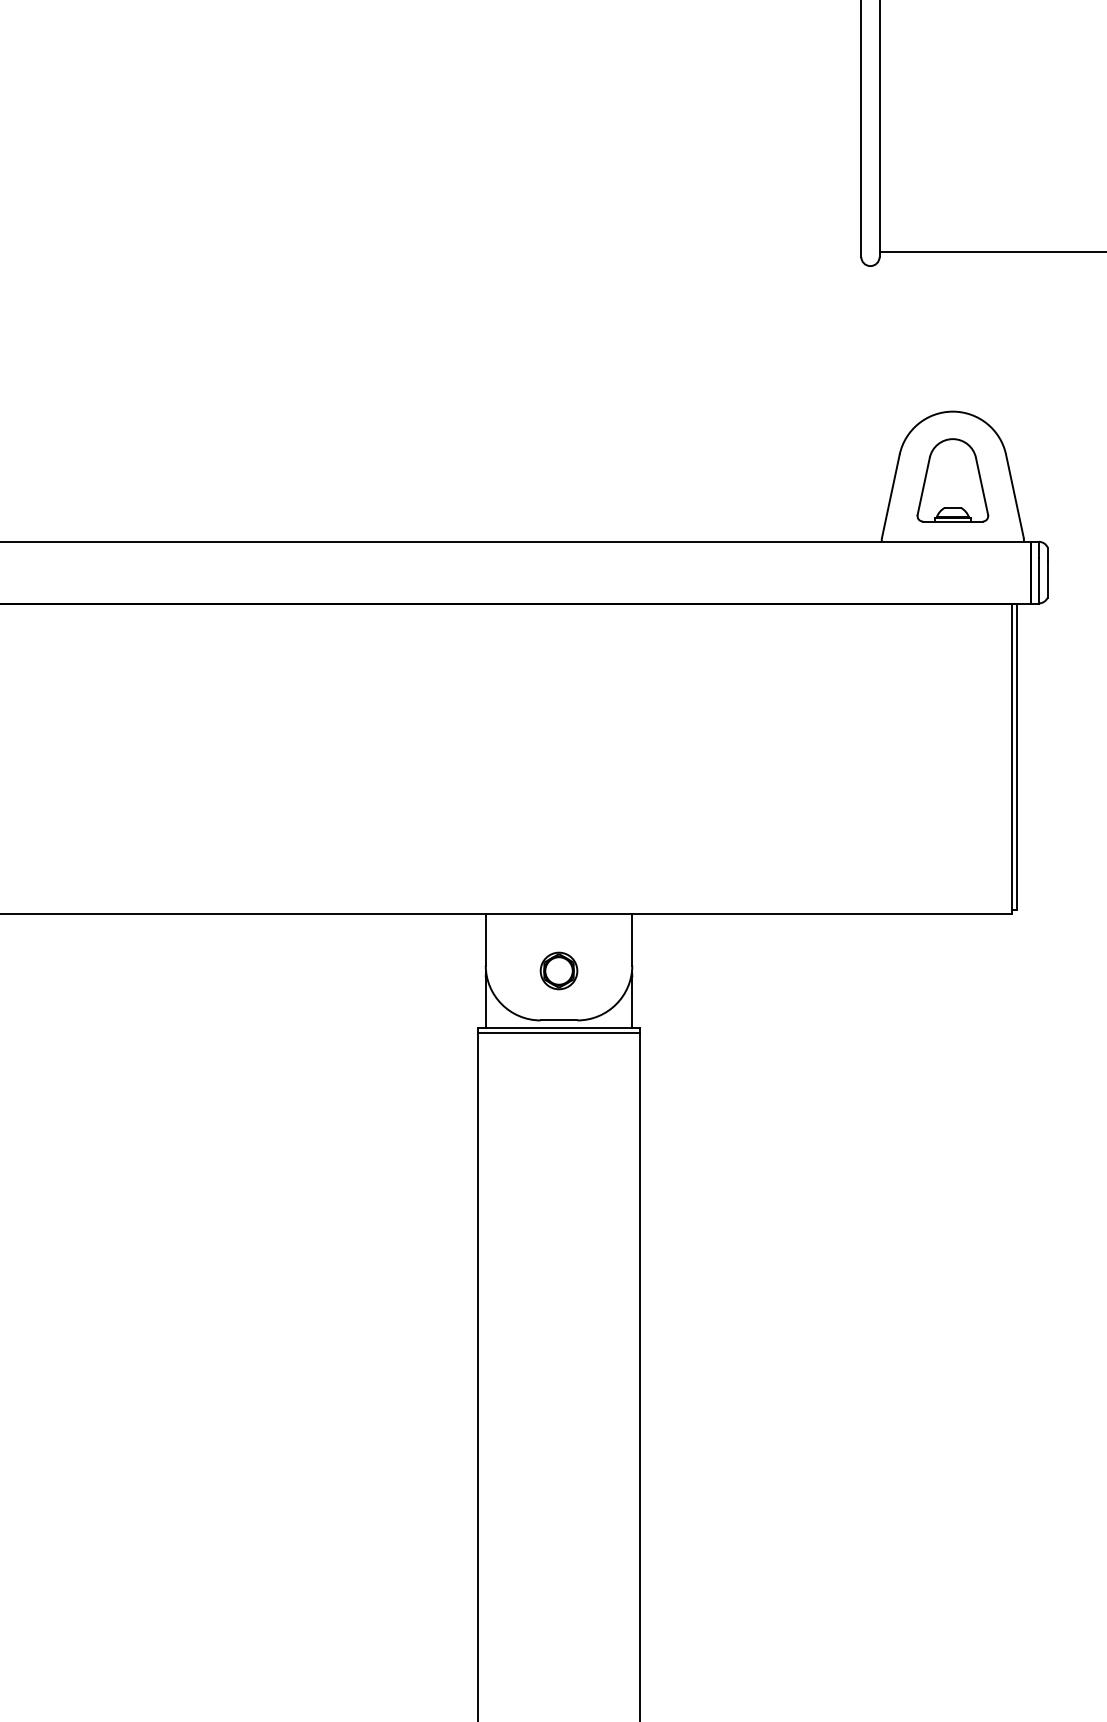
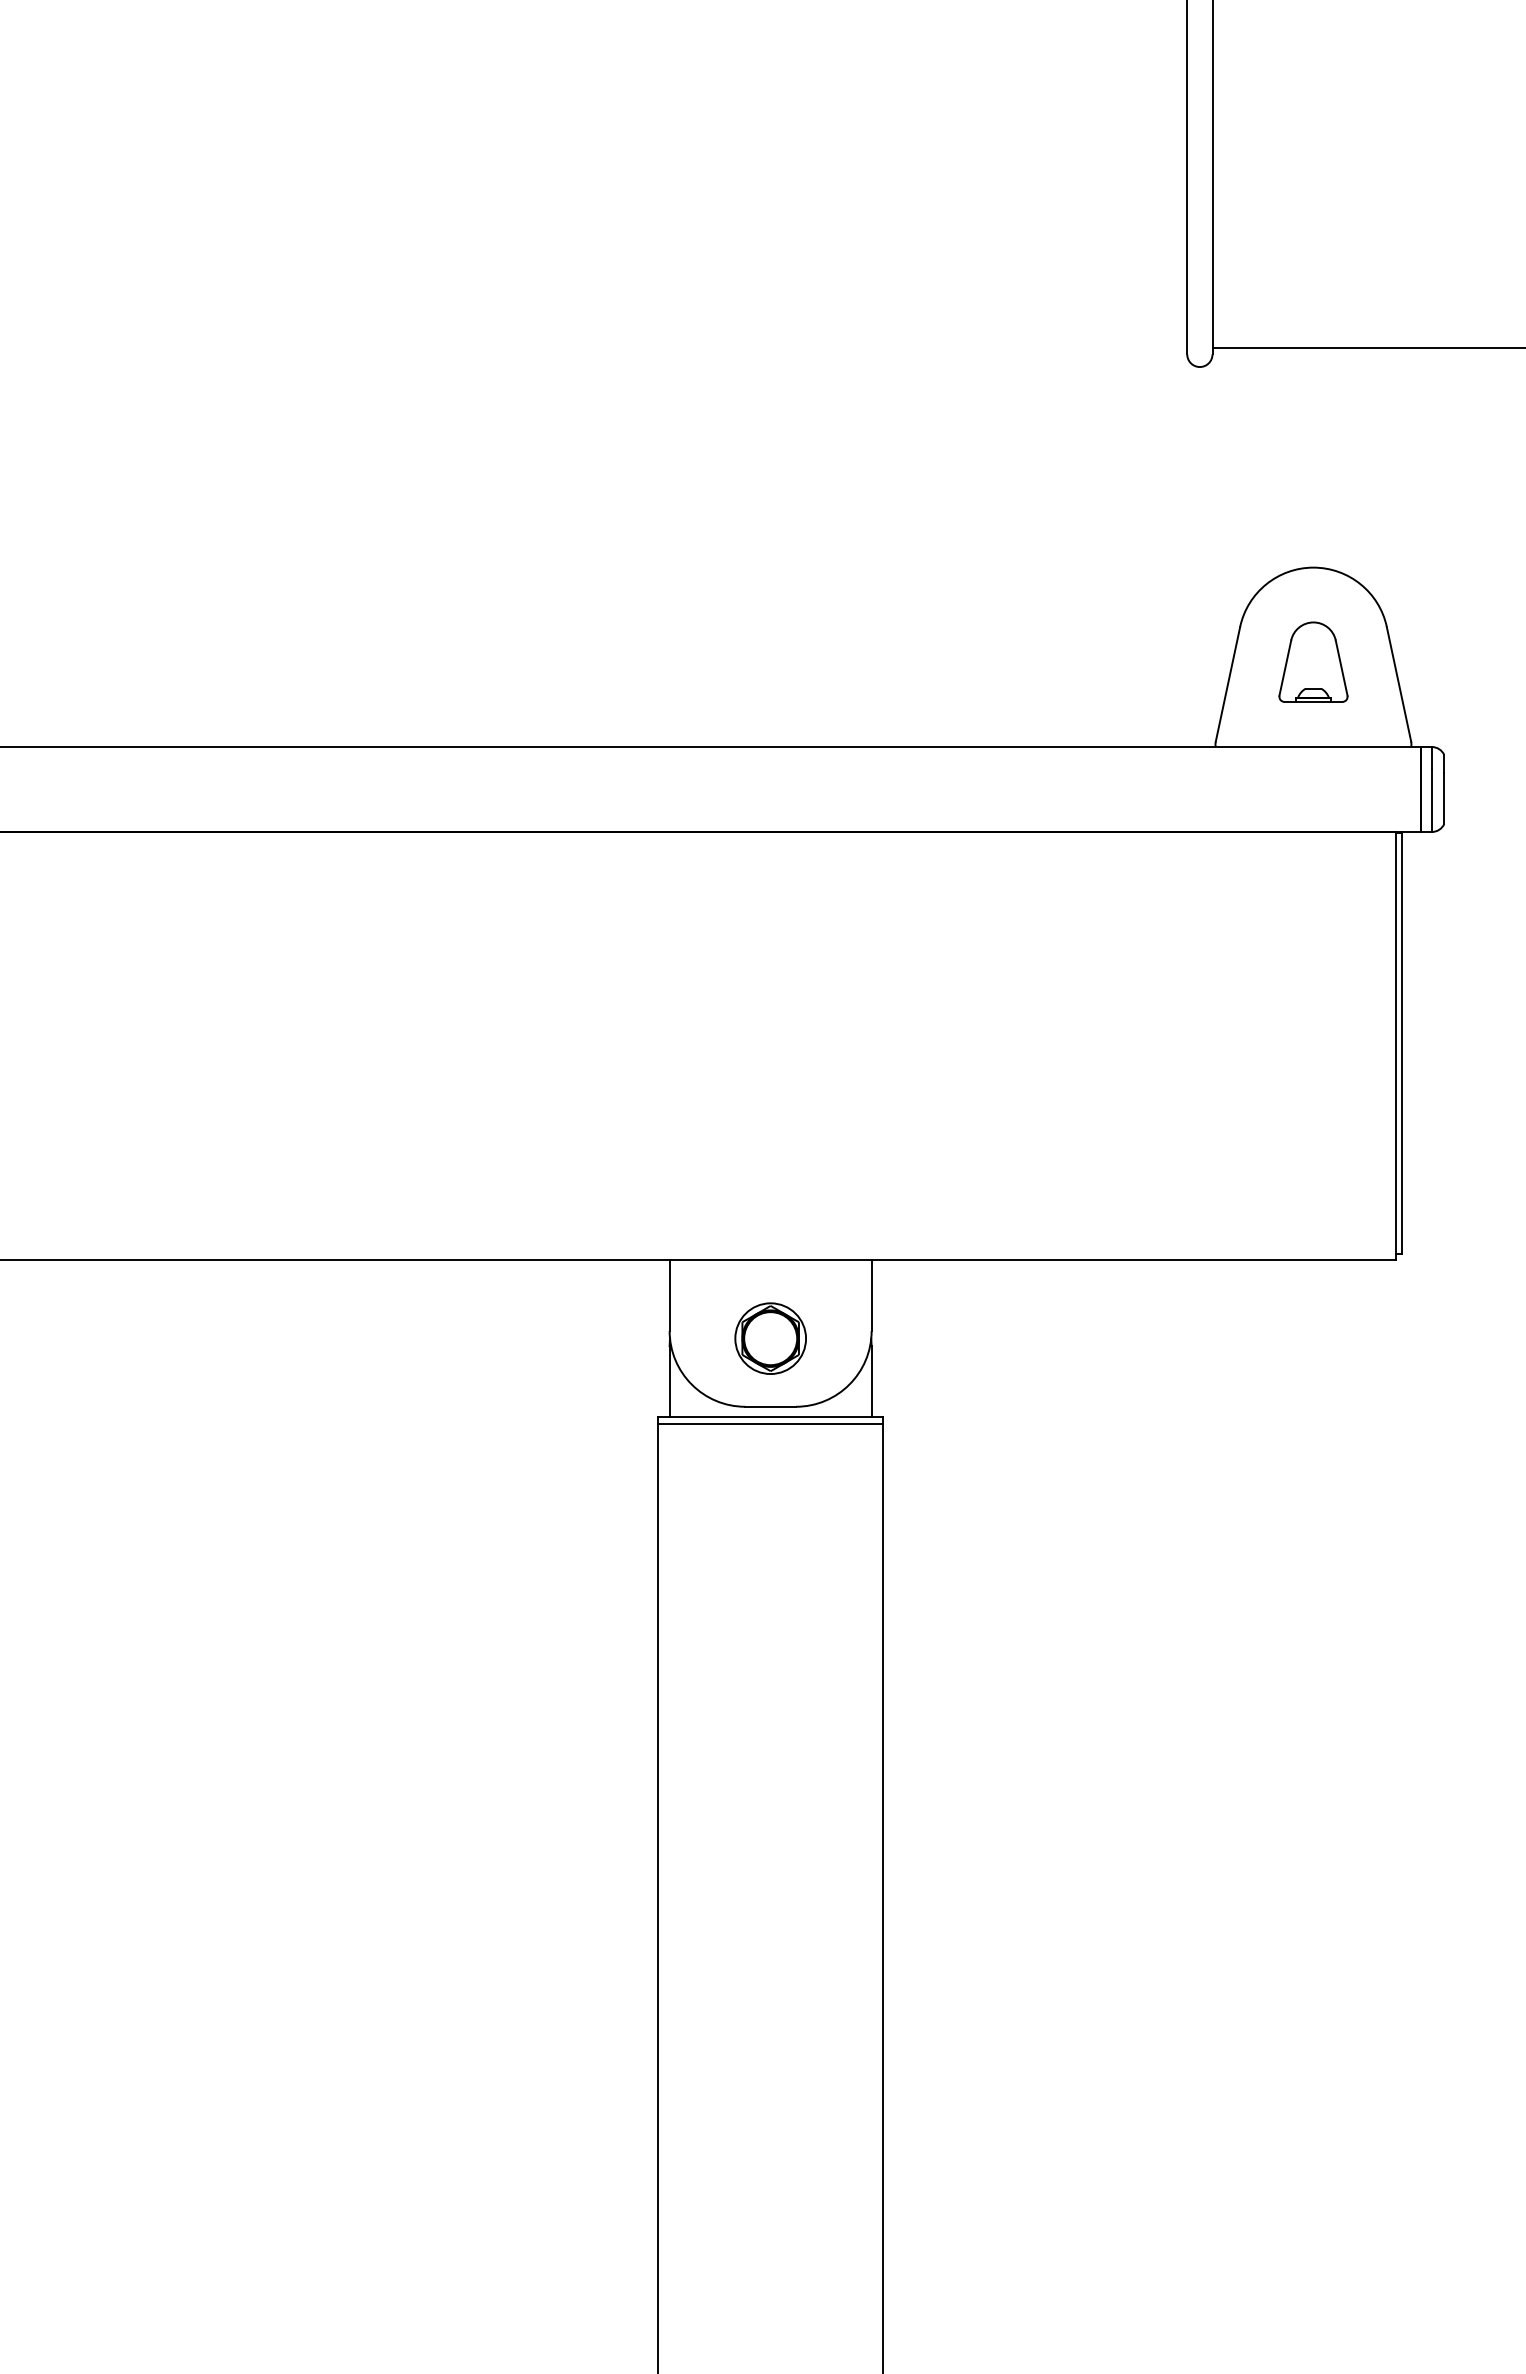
part: (952, 479) -> (1313, 661), size x0.7
part: (558, 970) -> (770, 1338), size x1.4

